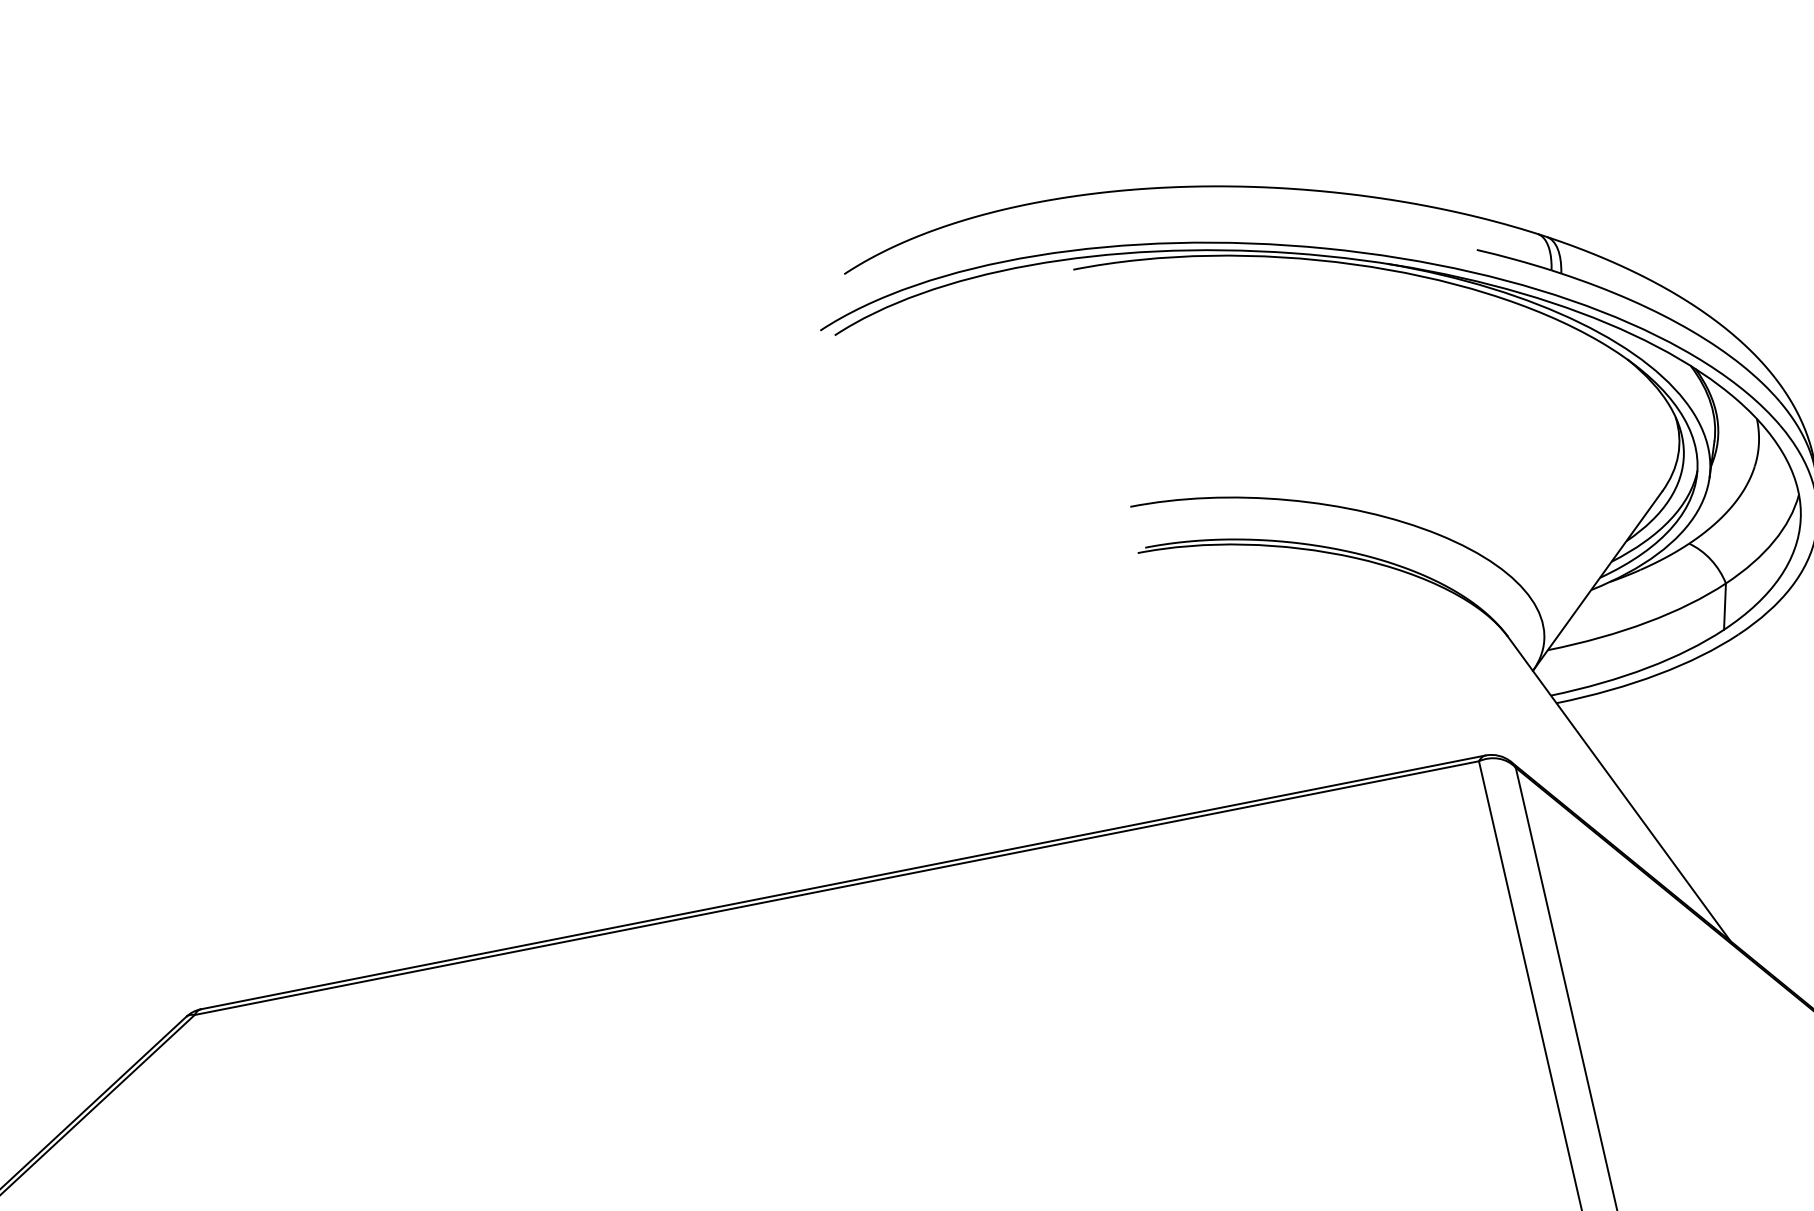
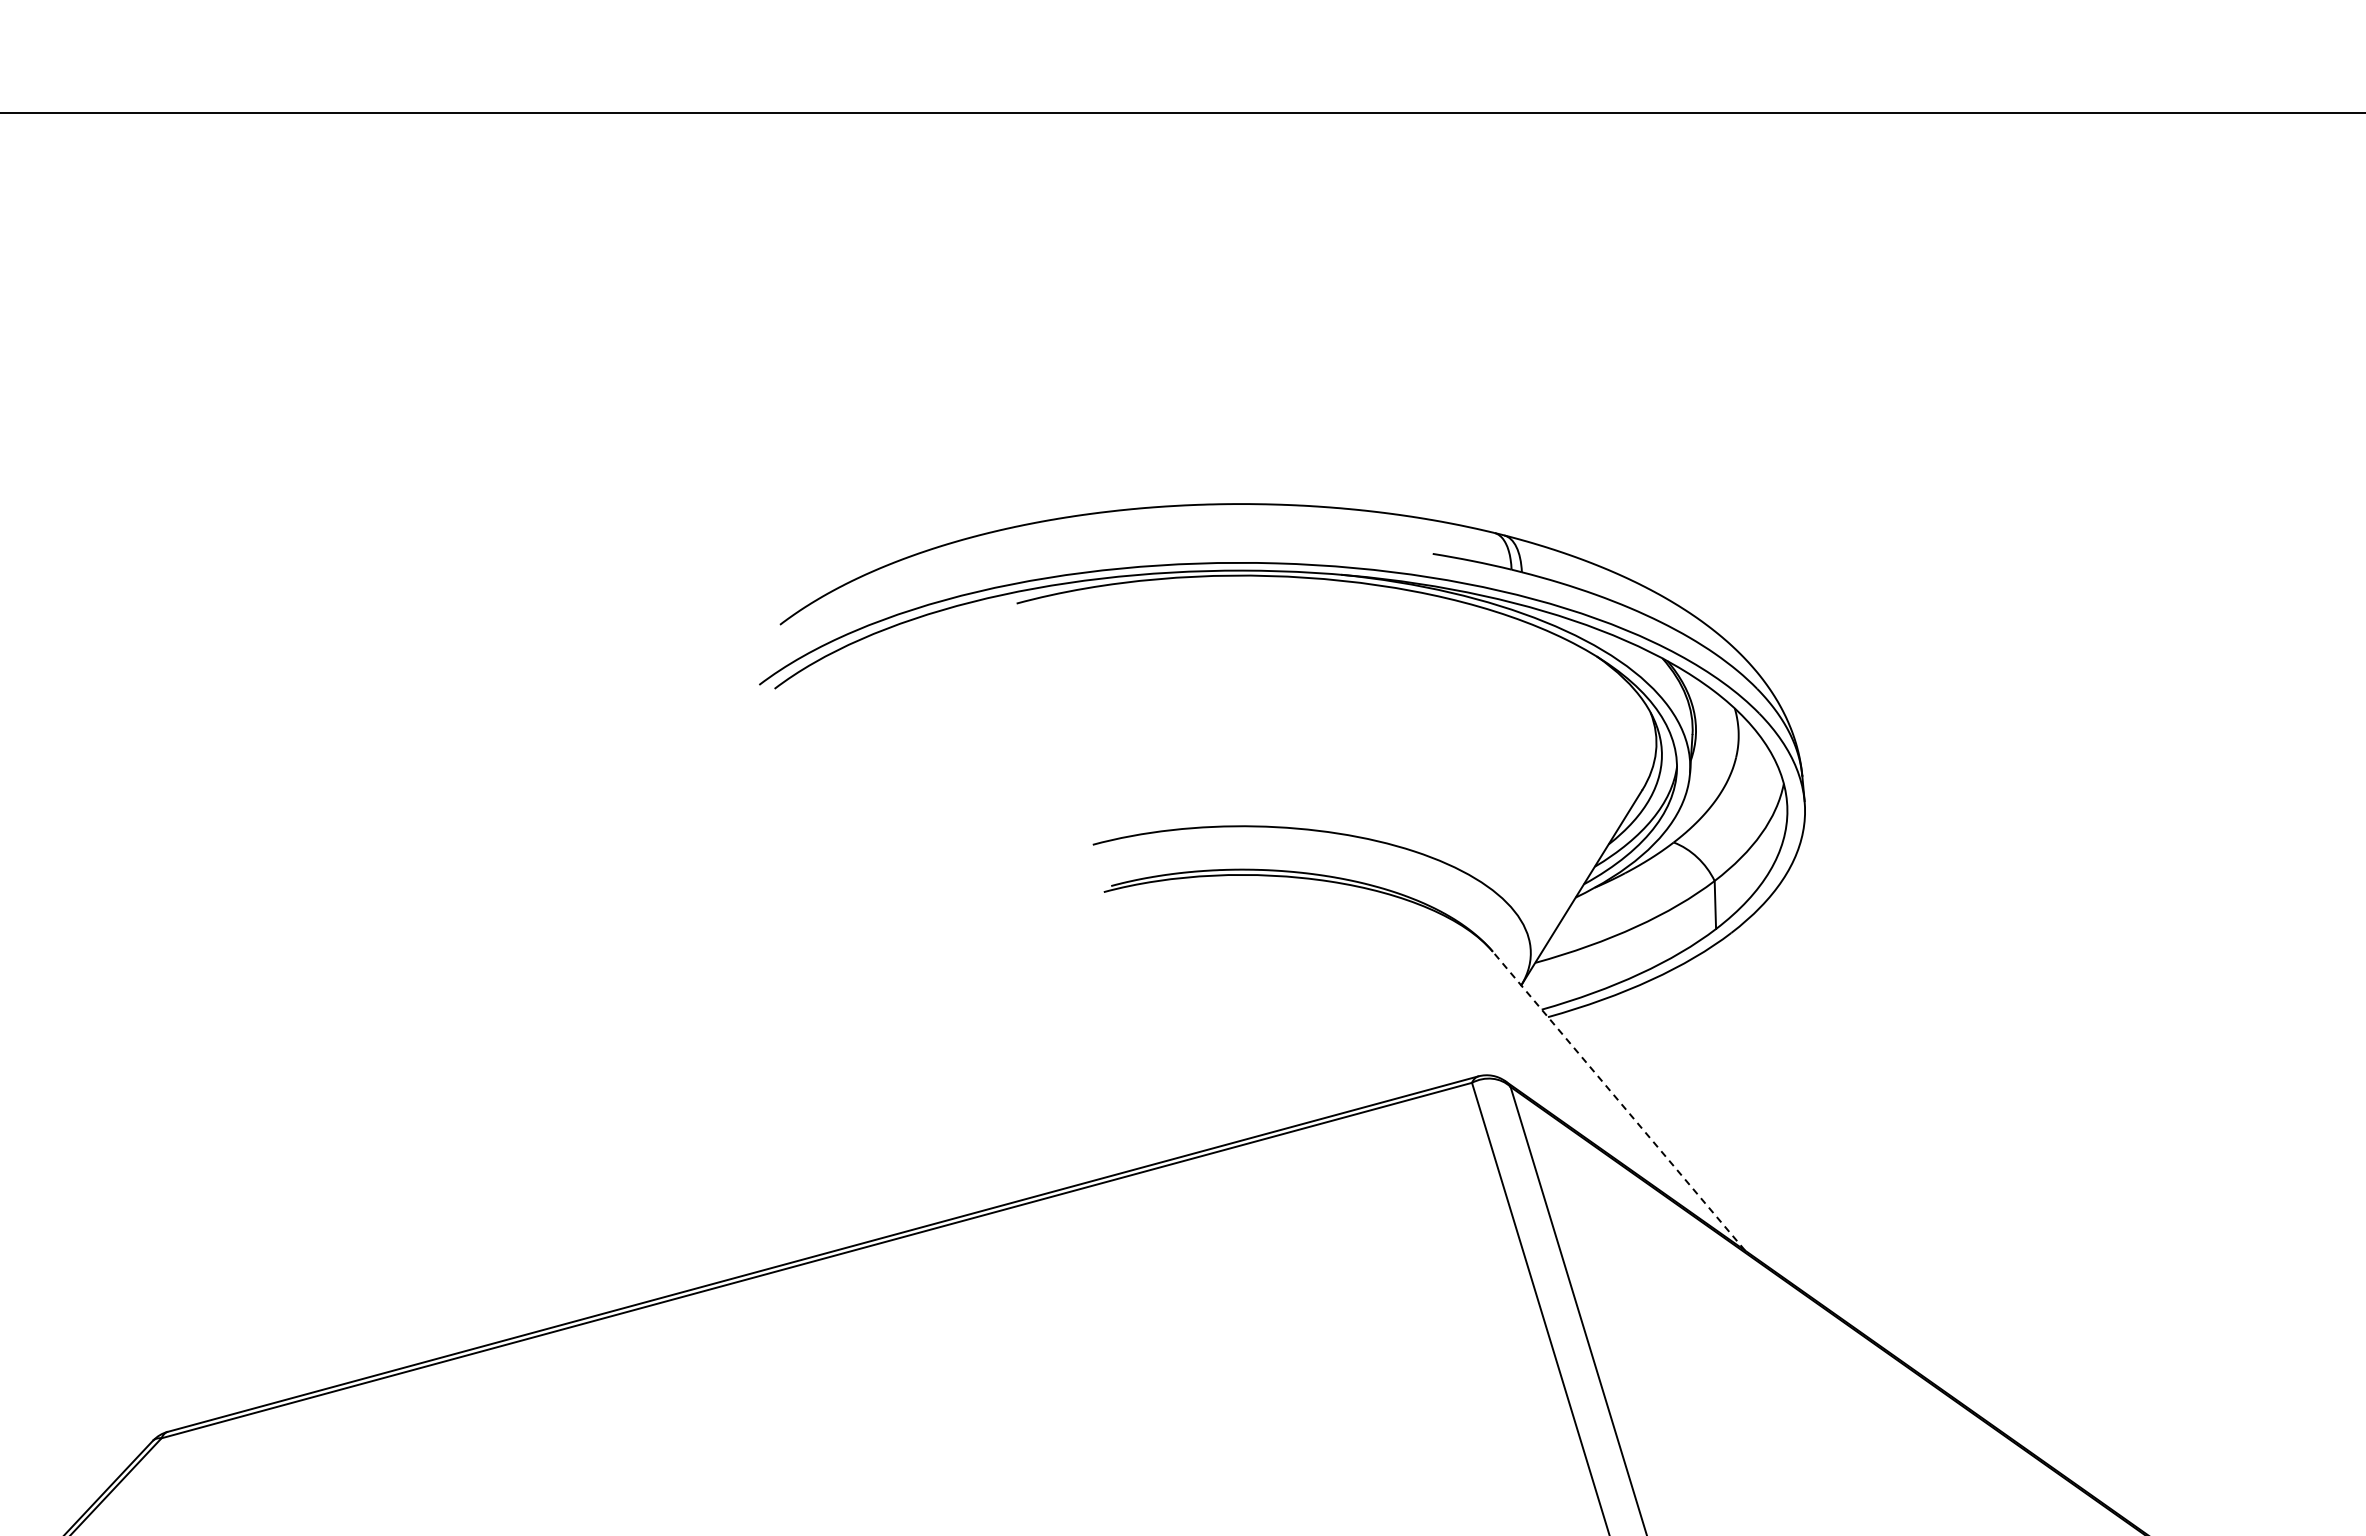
line: (1619, 789) -> (1619, 1101), solid -> dashed

